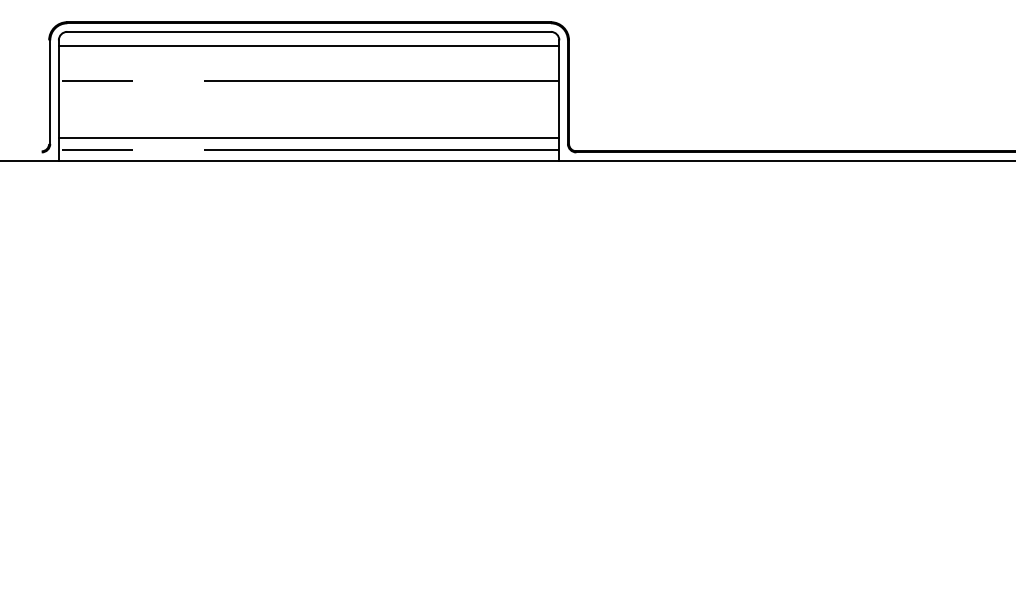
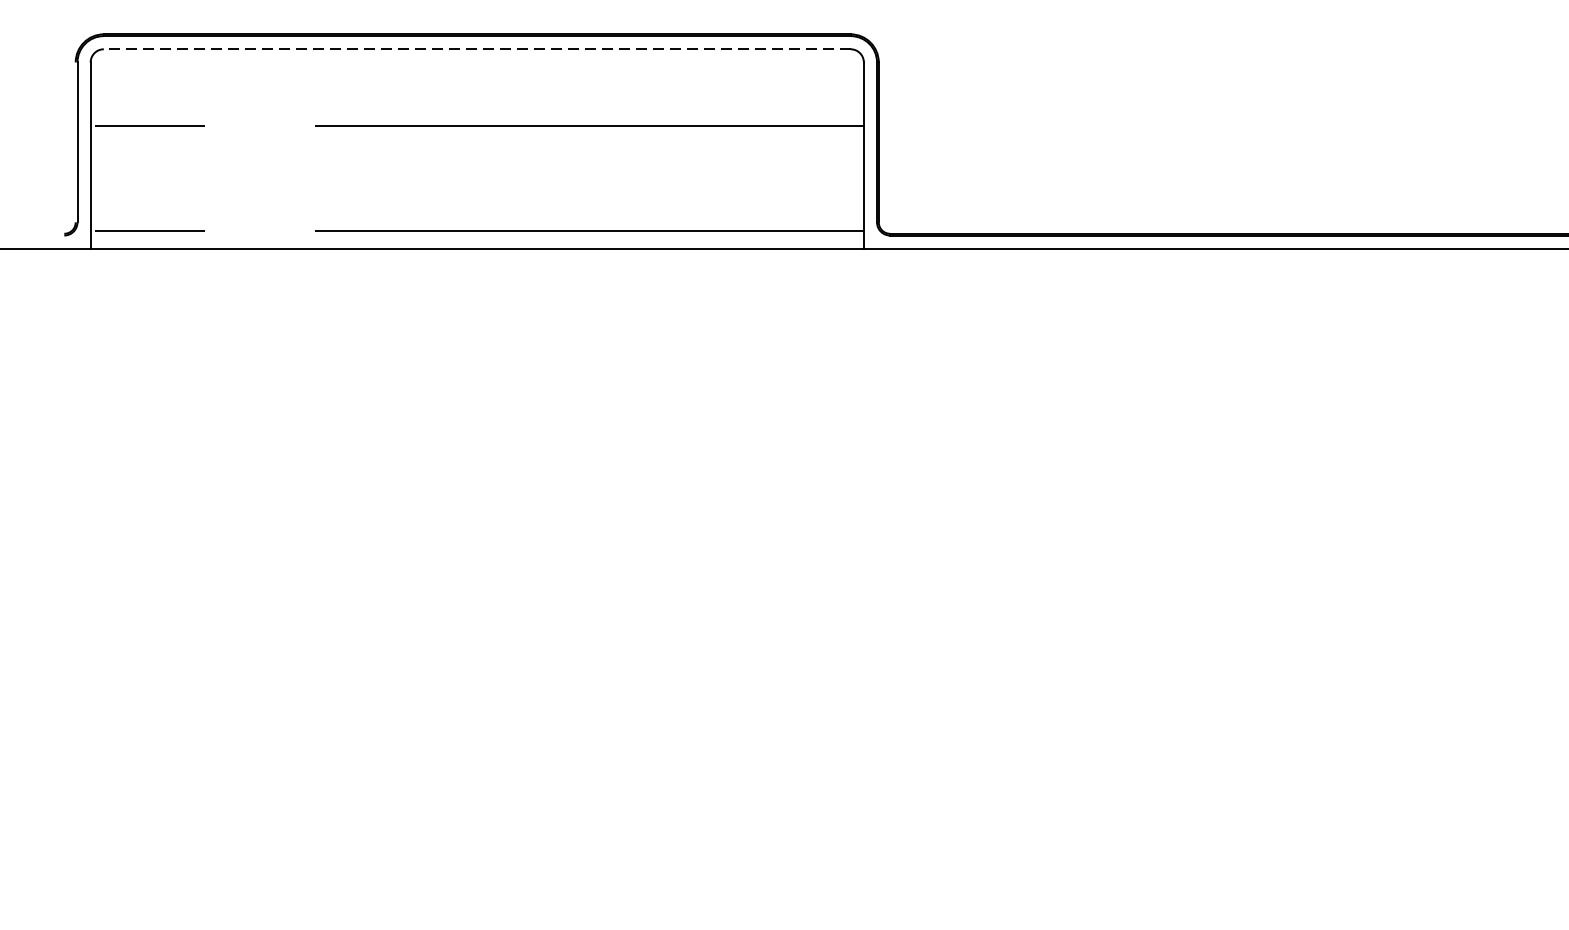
line: (309, 31) -> (477, 48), solid -> dashed
line: (308, 46) -> (476, 71), removed
line: (308, 138) -> (476, 214), removed

